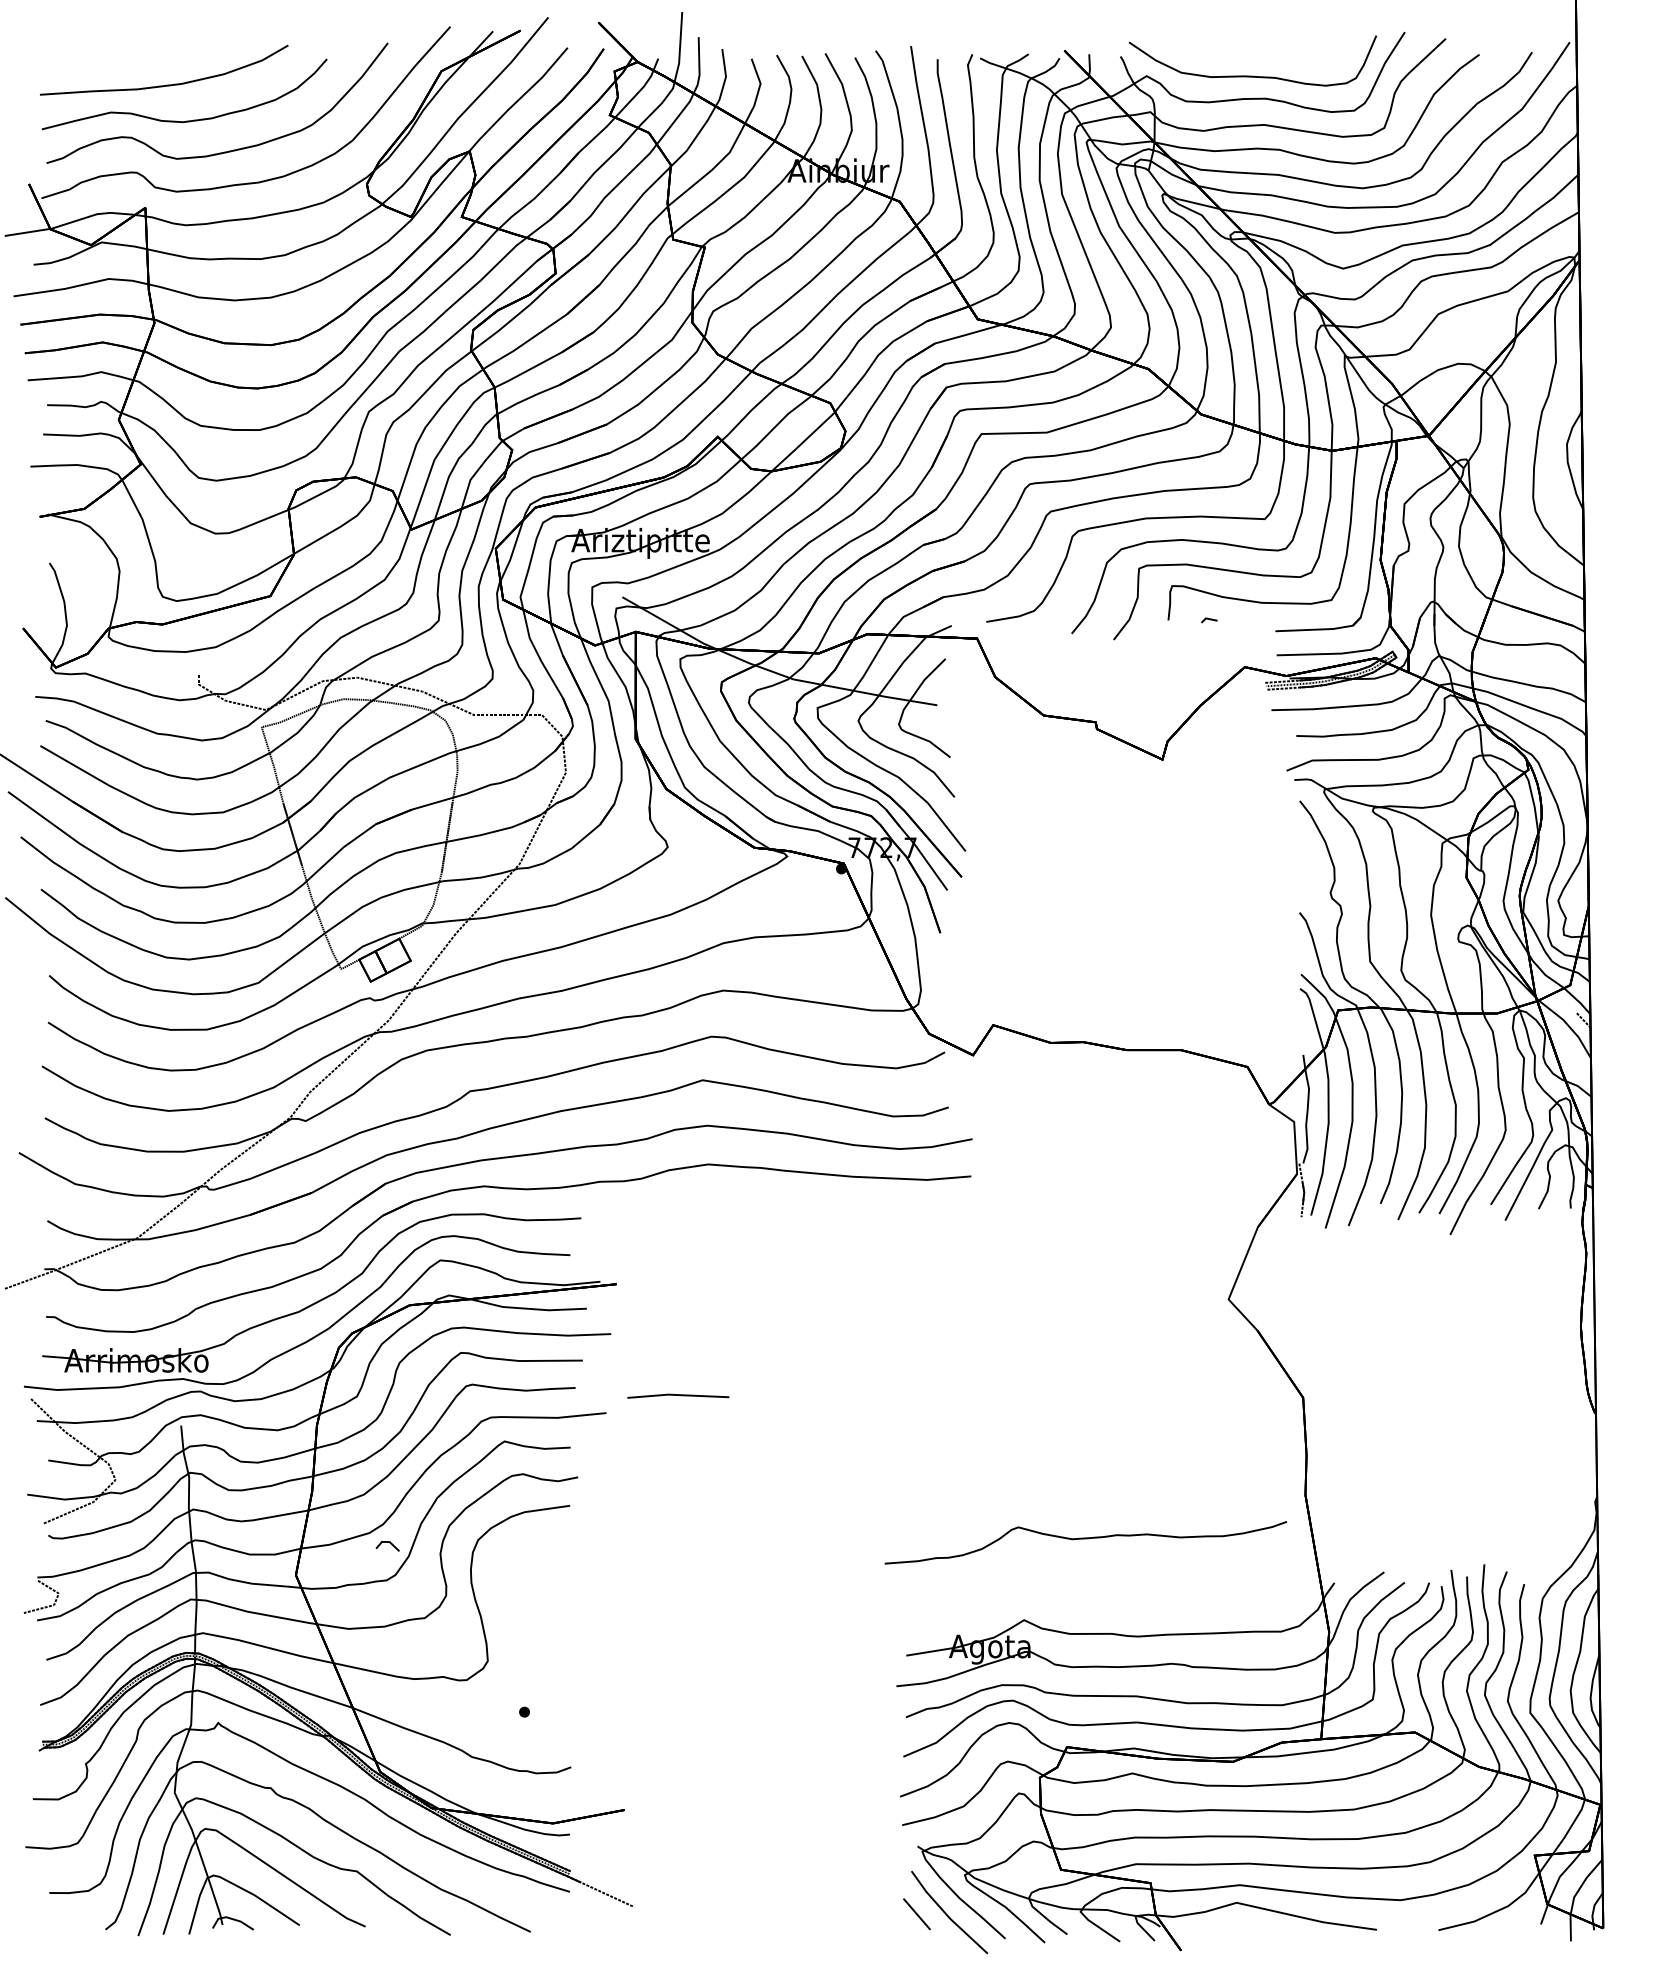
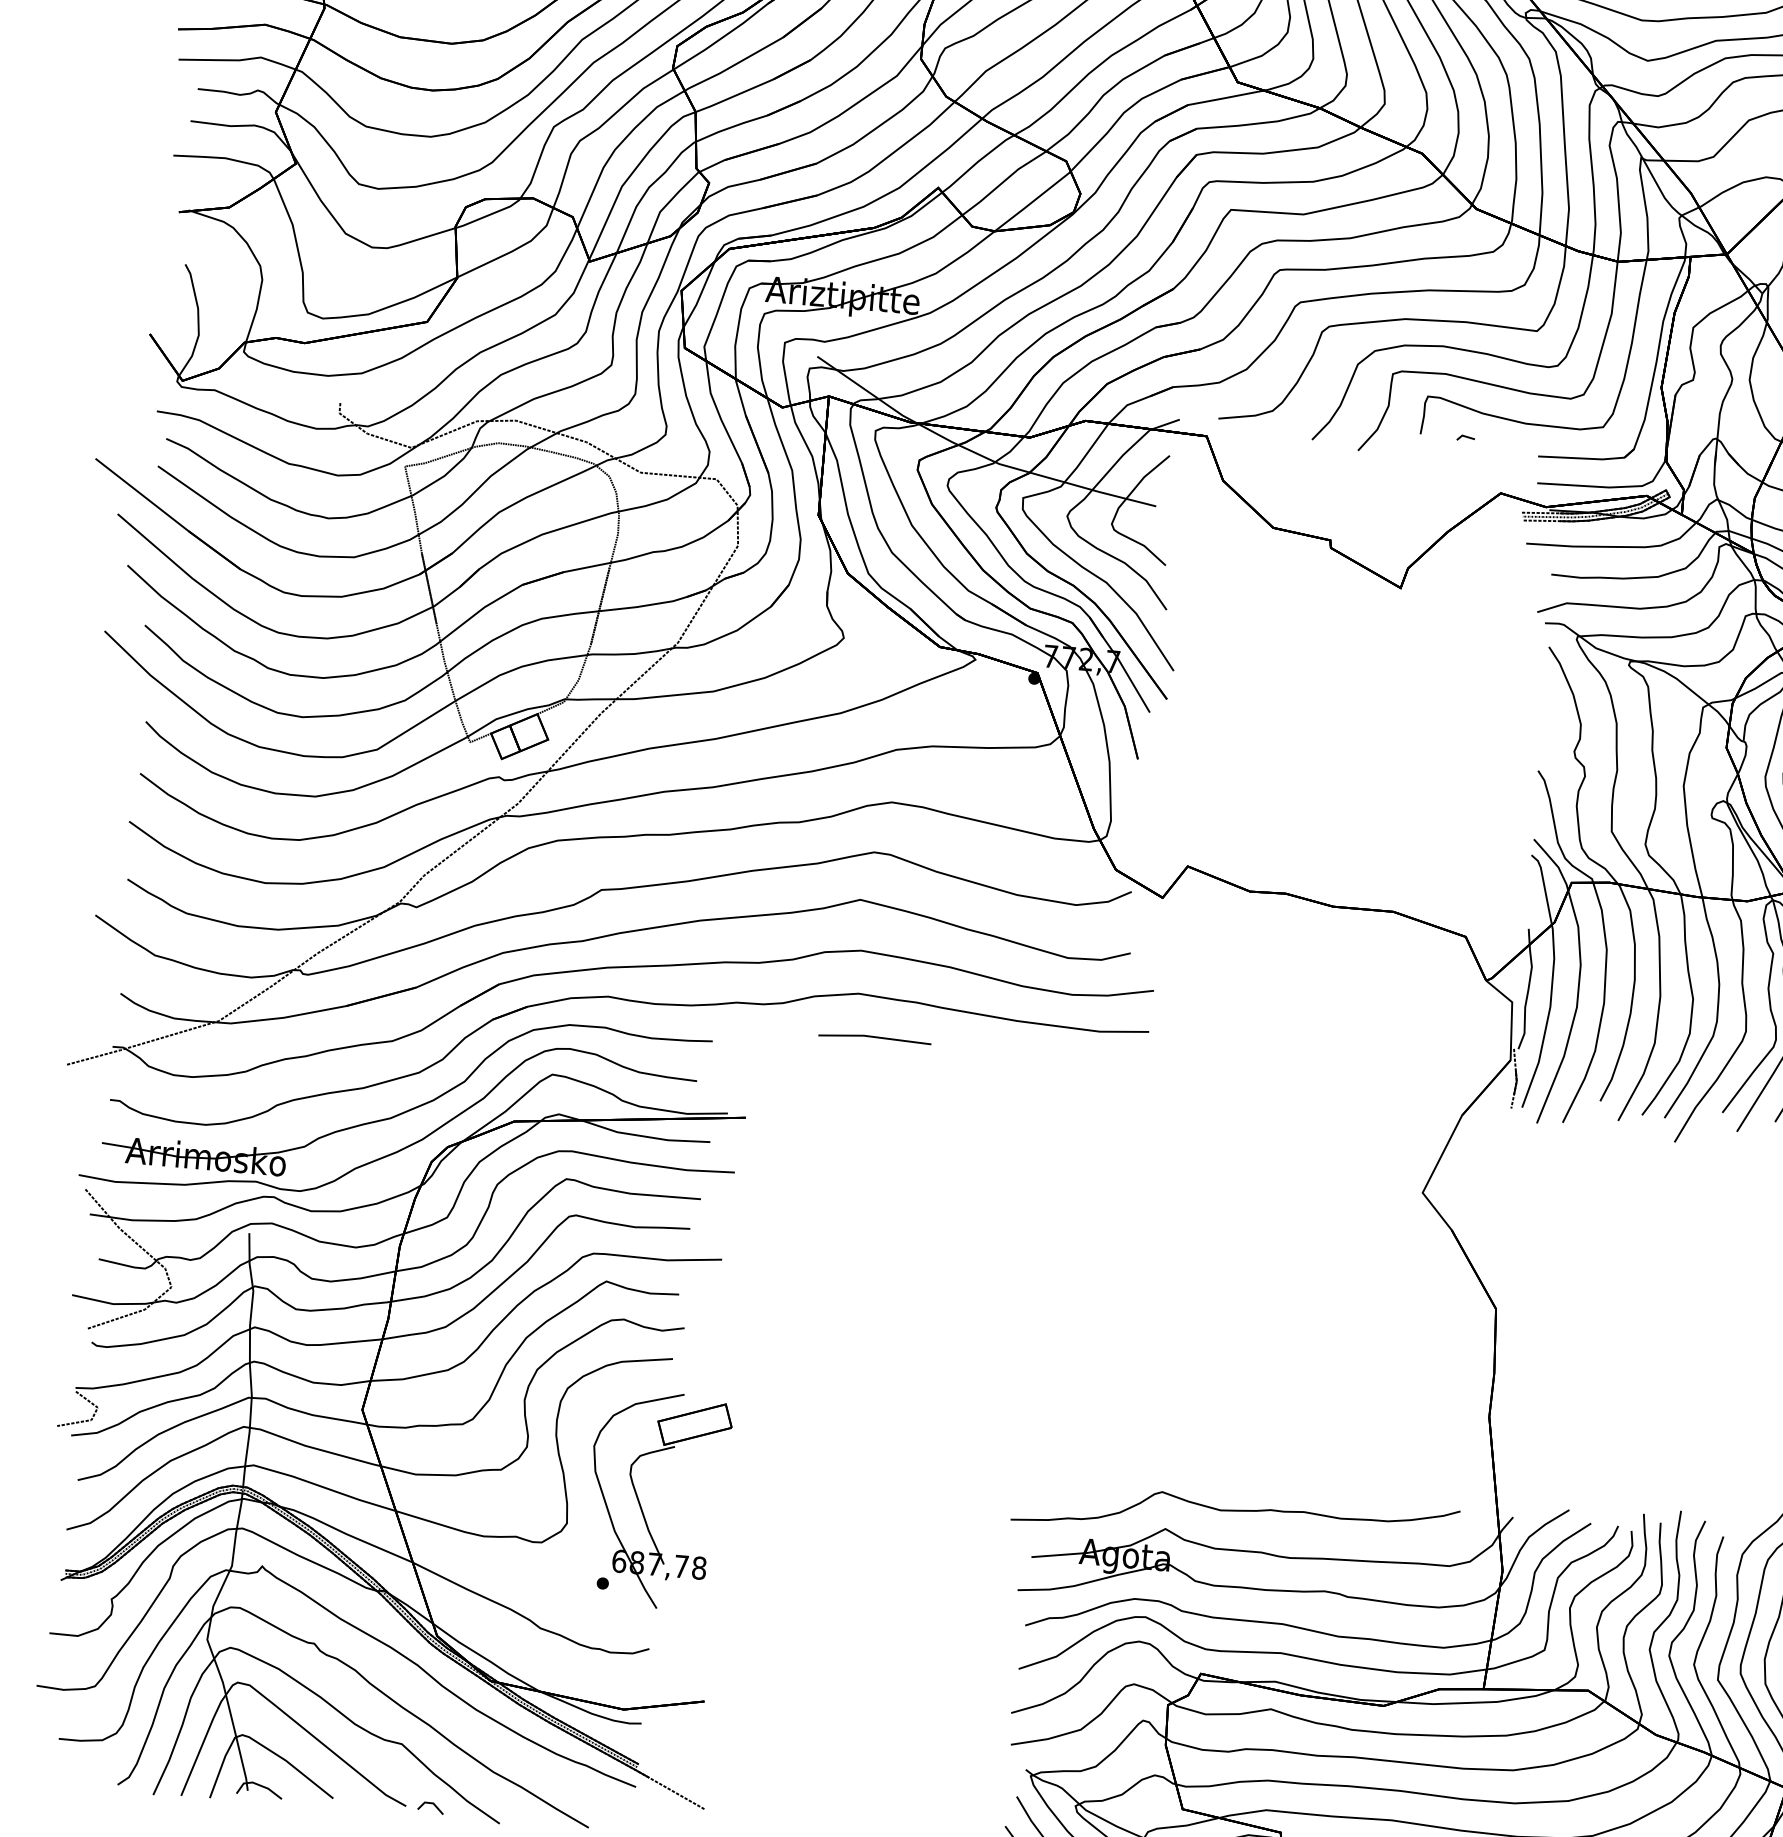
part: (678, 1395) -> (875, 1037), moved
curve: (1085, 1539) -> (1235, 1511), moved
line: (389, 1543) -> (433, 1804), moved
part: (552, 1637) -> (640, 1503), added

